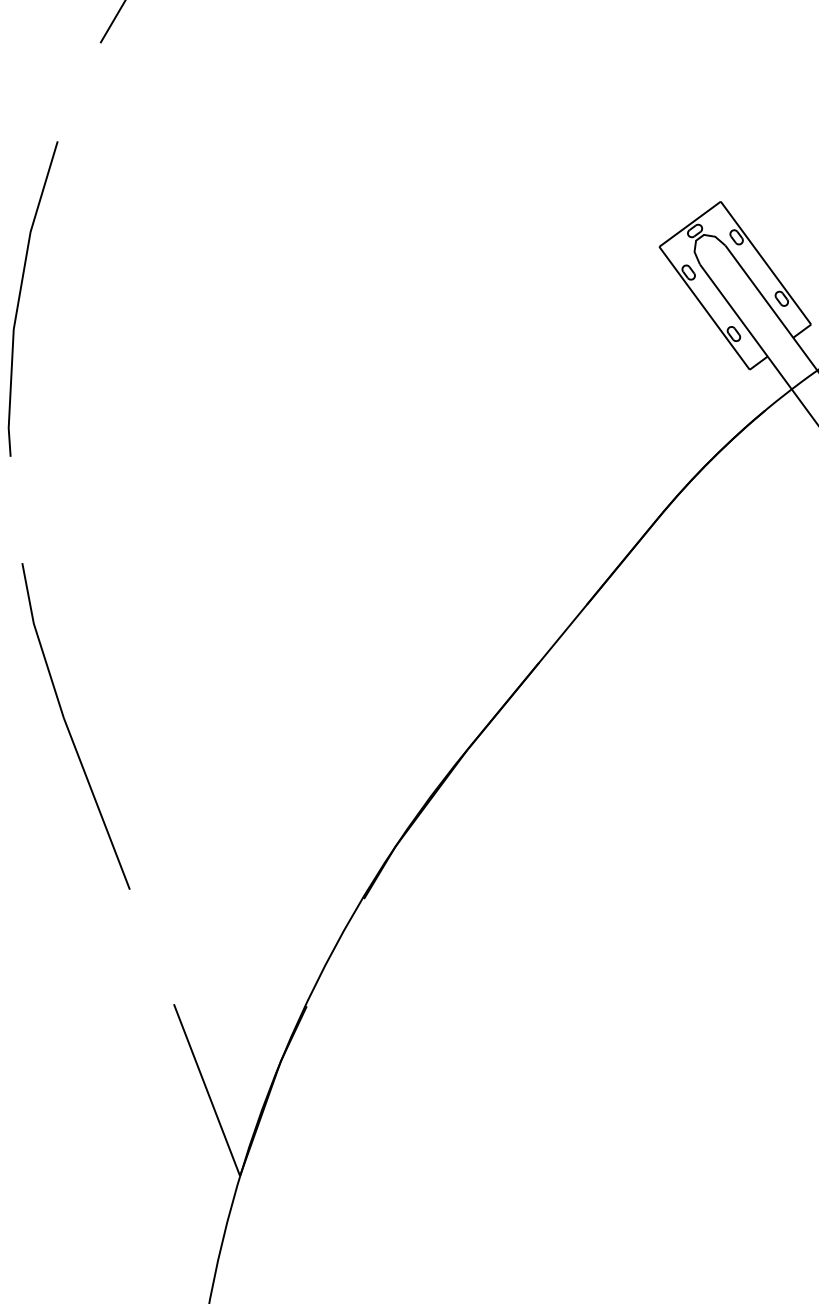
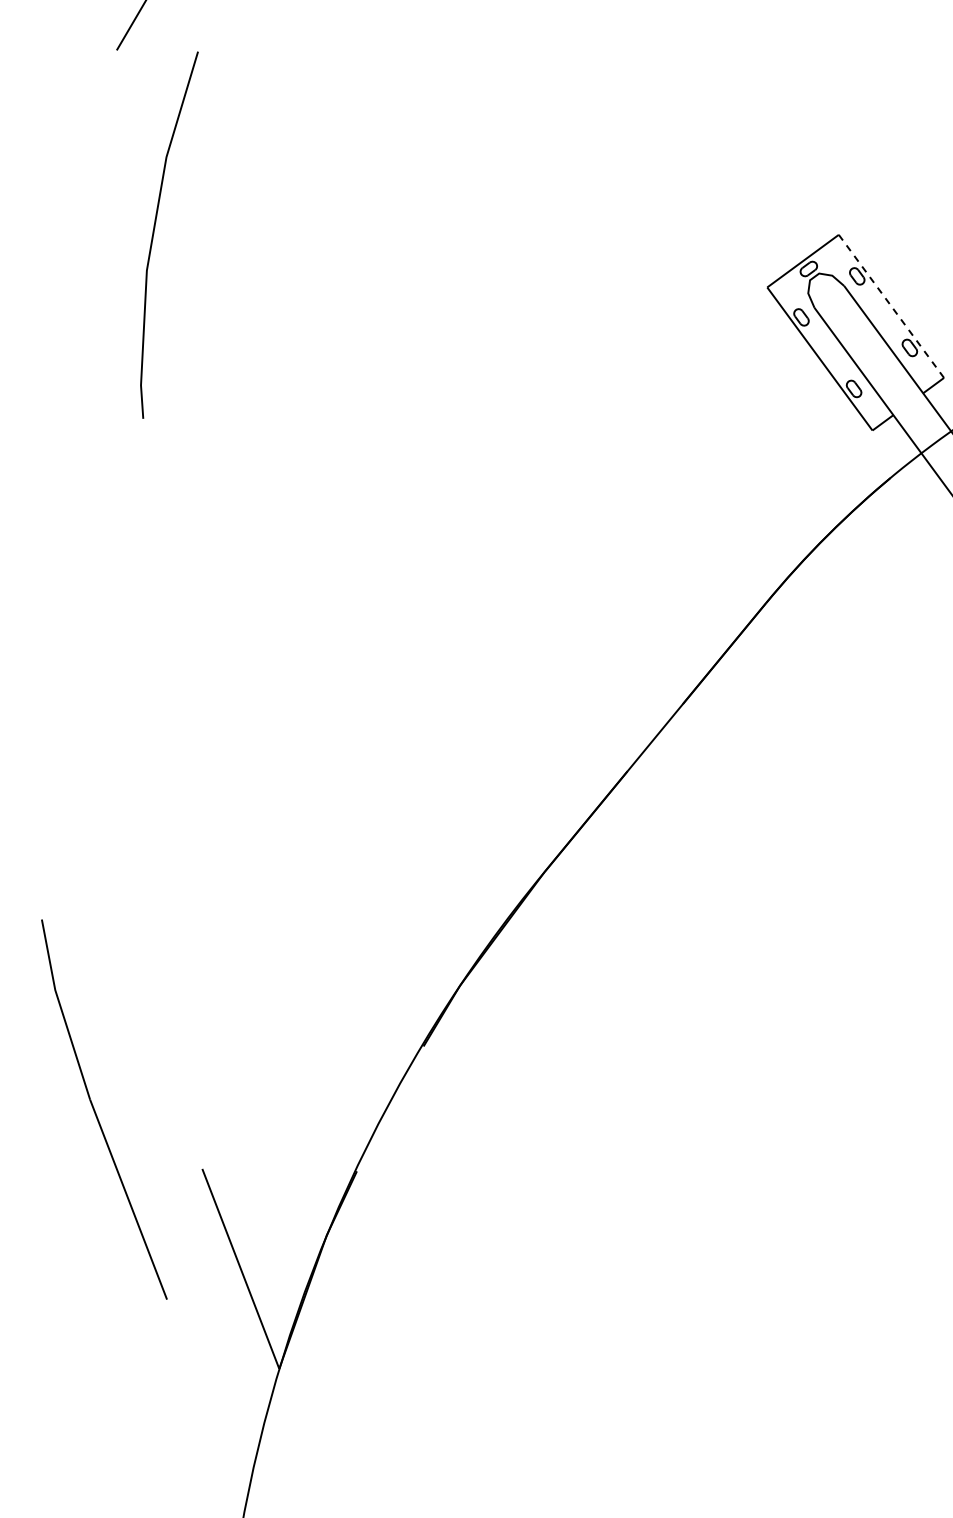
line: (766, 263) -> (891, 306), solid -> dashed
line: (20, 297) -> (154, 233), moved
part: (69, 729) -> (96, 1113), moved

